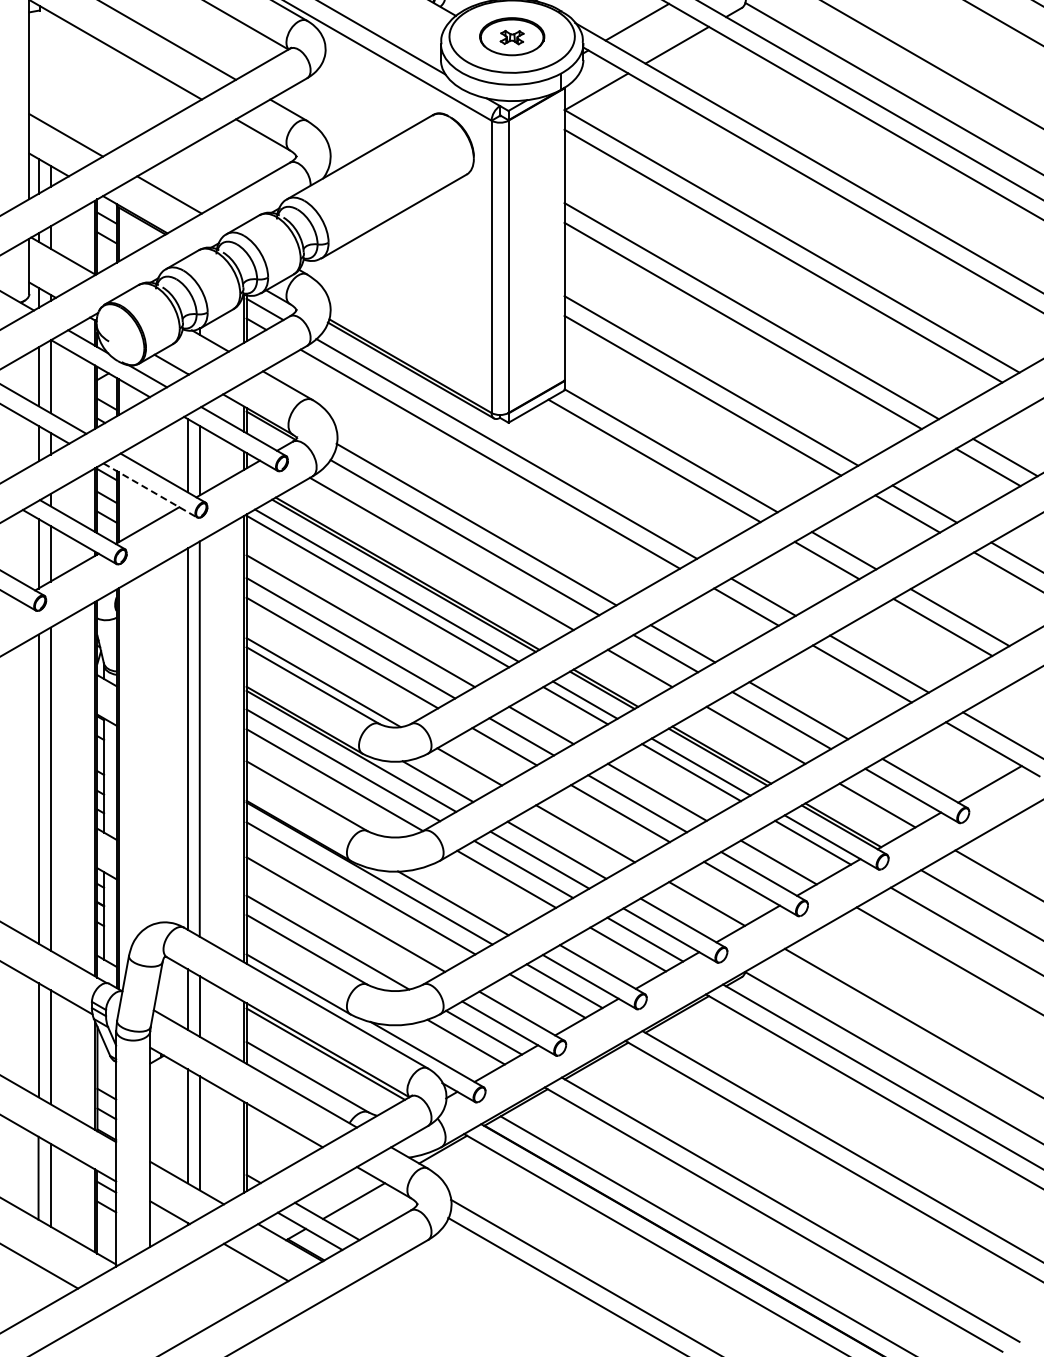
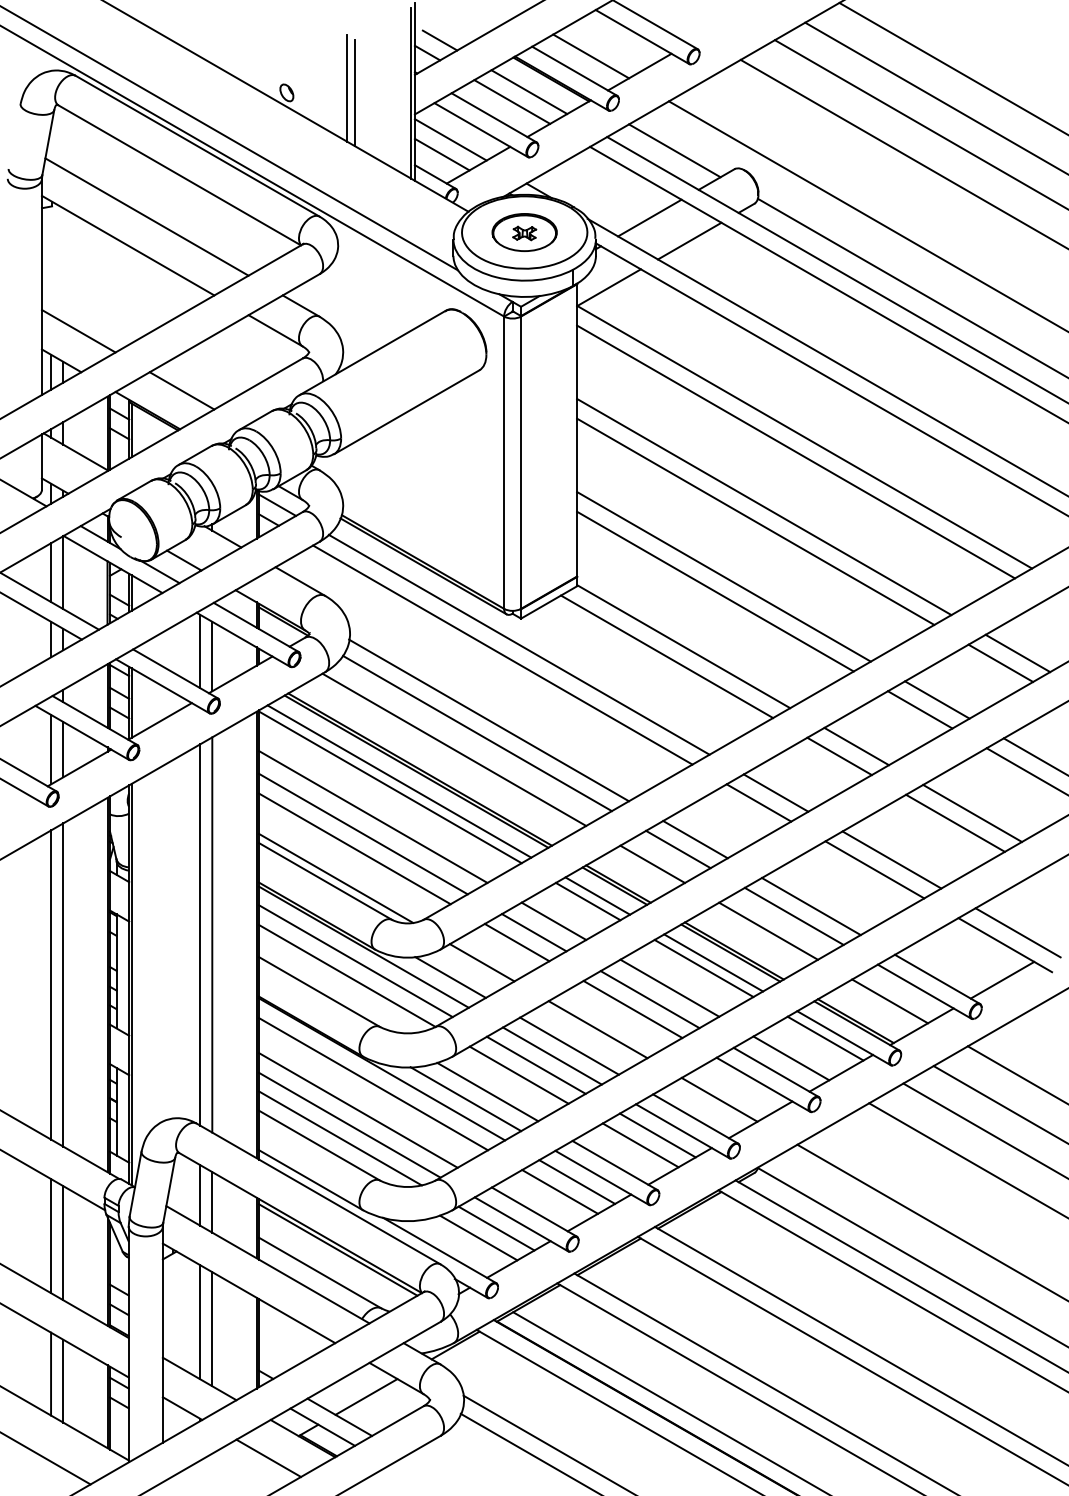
line: (150, 490) -> (163, 686), dashed -> solid
line: (474, 895) -> (487, 1091), added
line: (336, 928) -> (349, 1124), added

